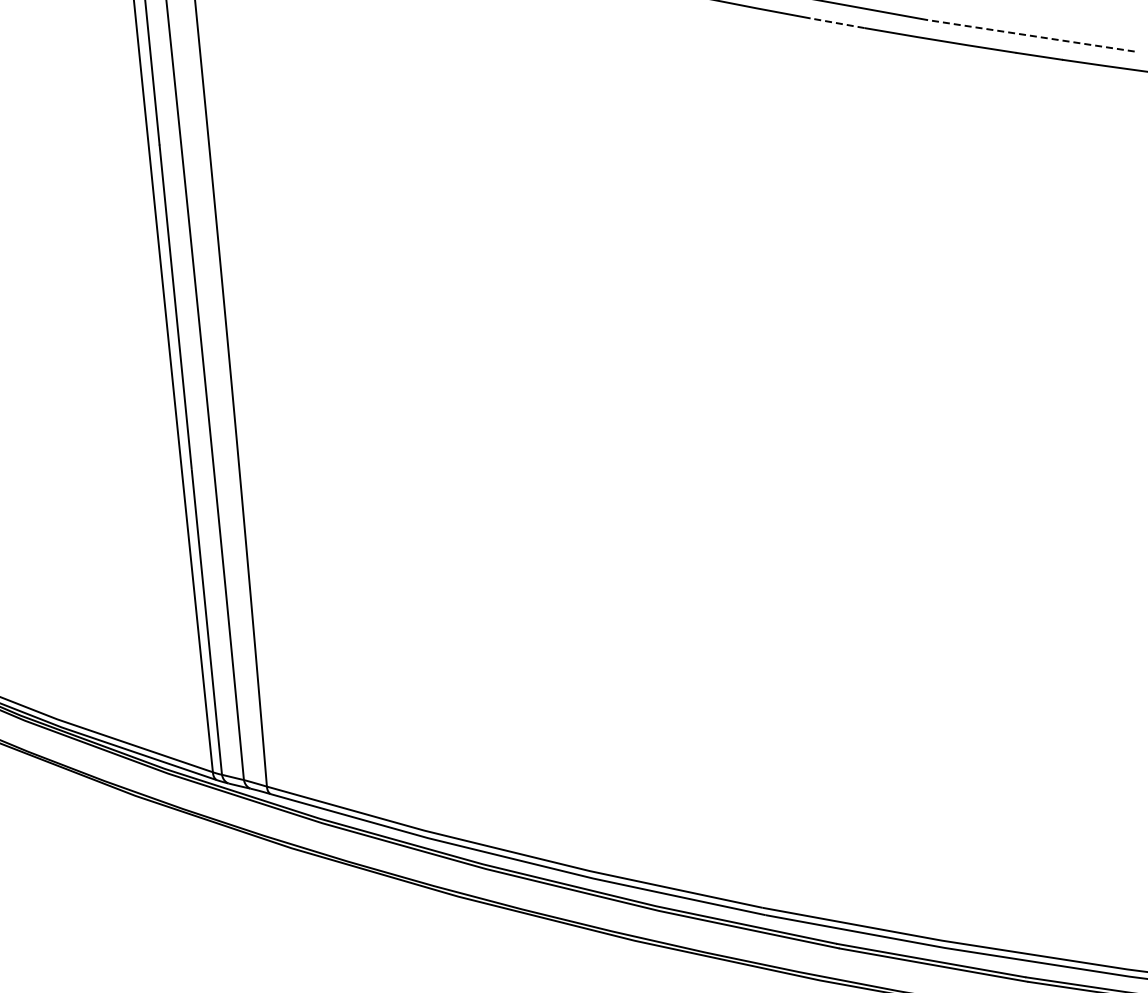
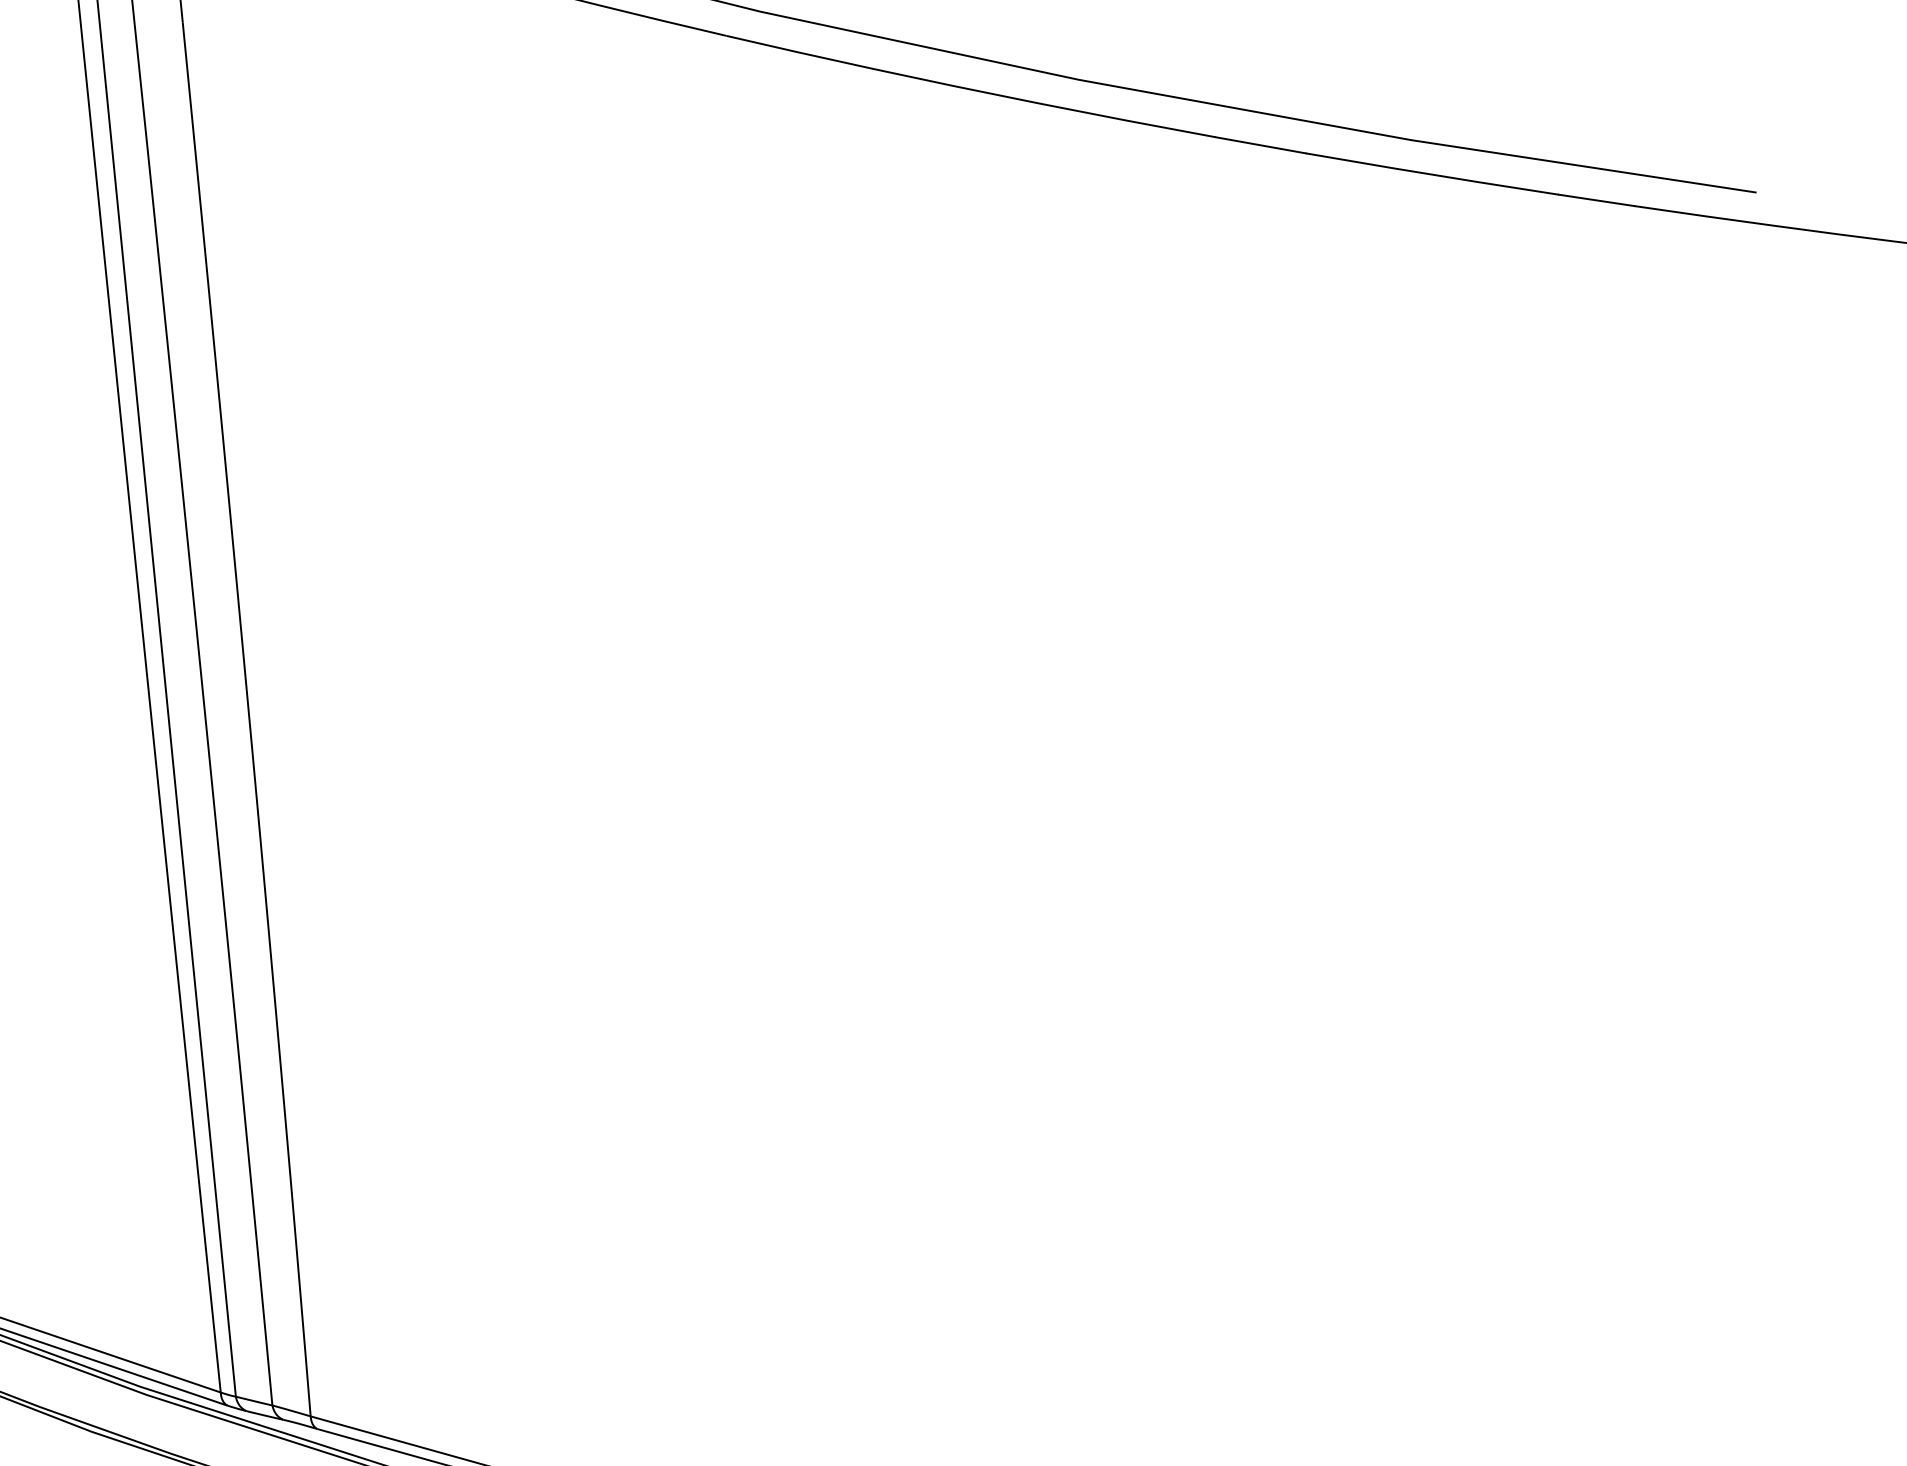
line: (837, 23) -> (1260, 145), dashed -> solid
line: (1031, 35) -> (1583, 165), dashed -> solid

